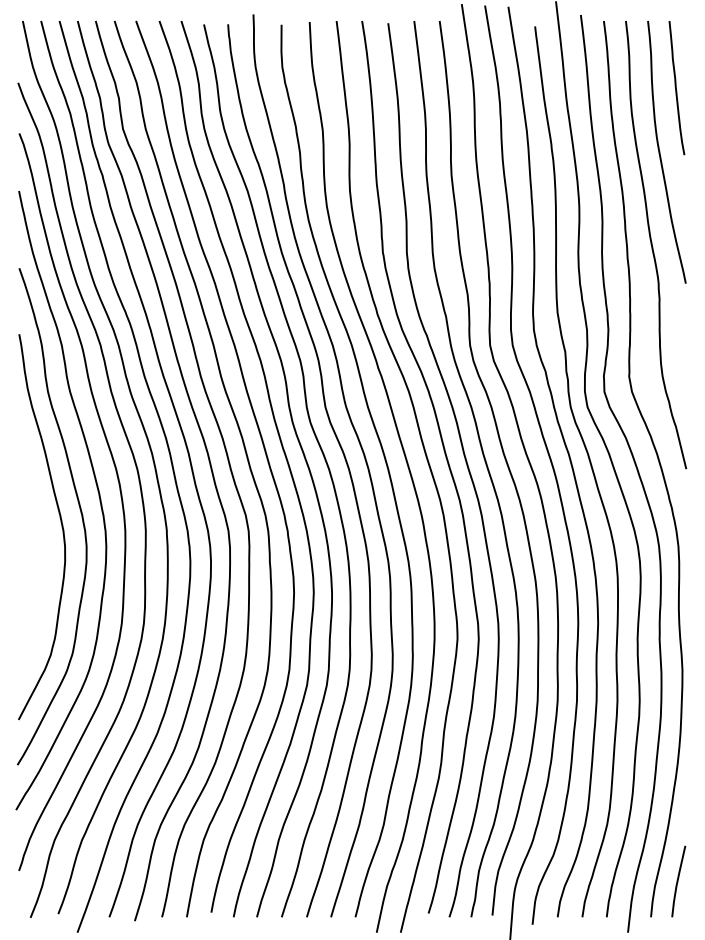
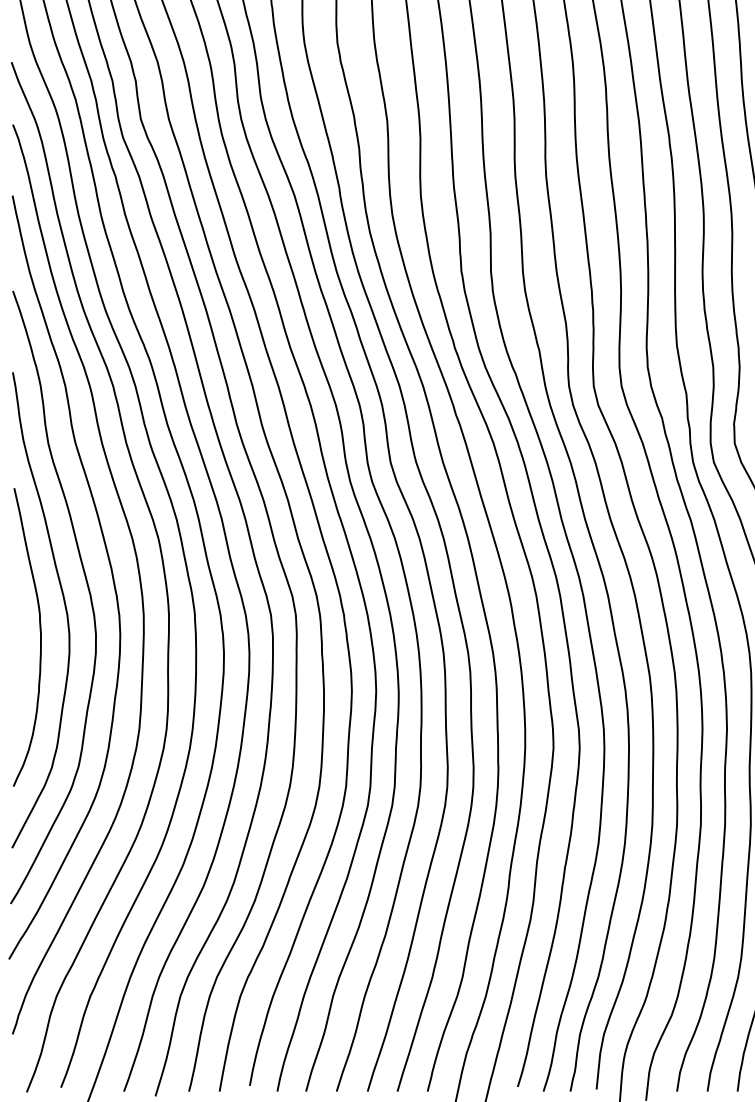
curve: (41, 549) -> (40, 637), added

